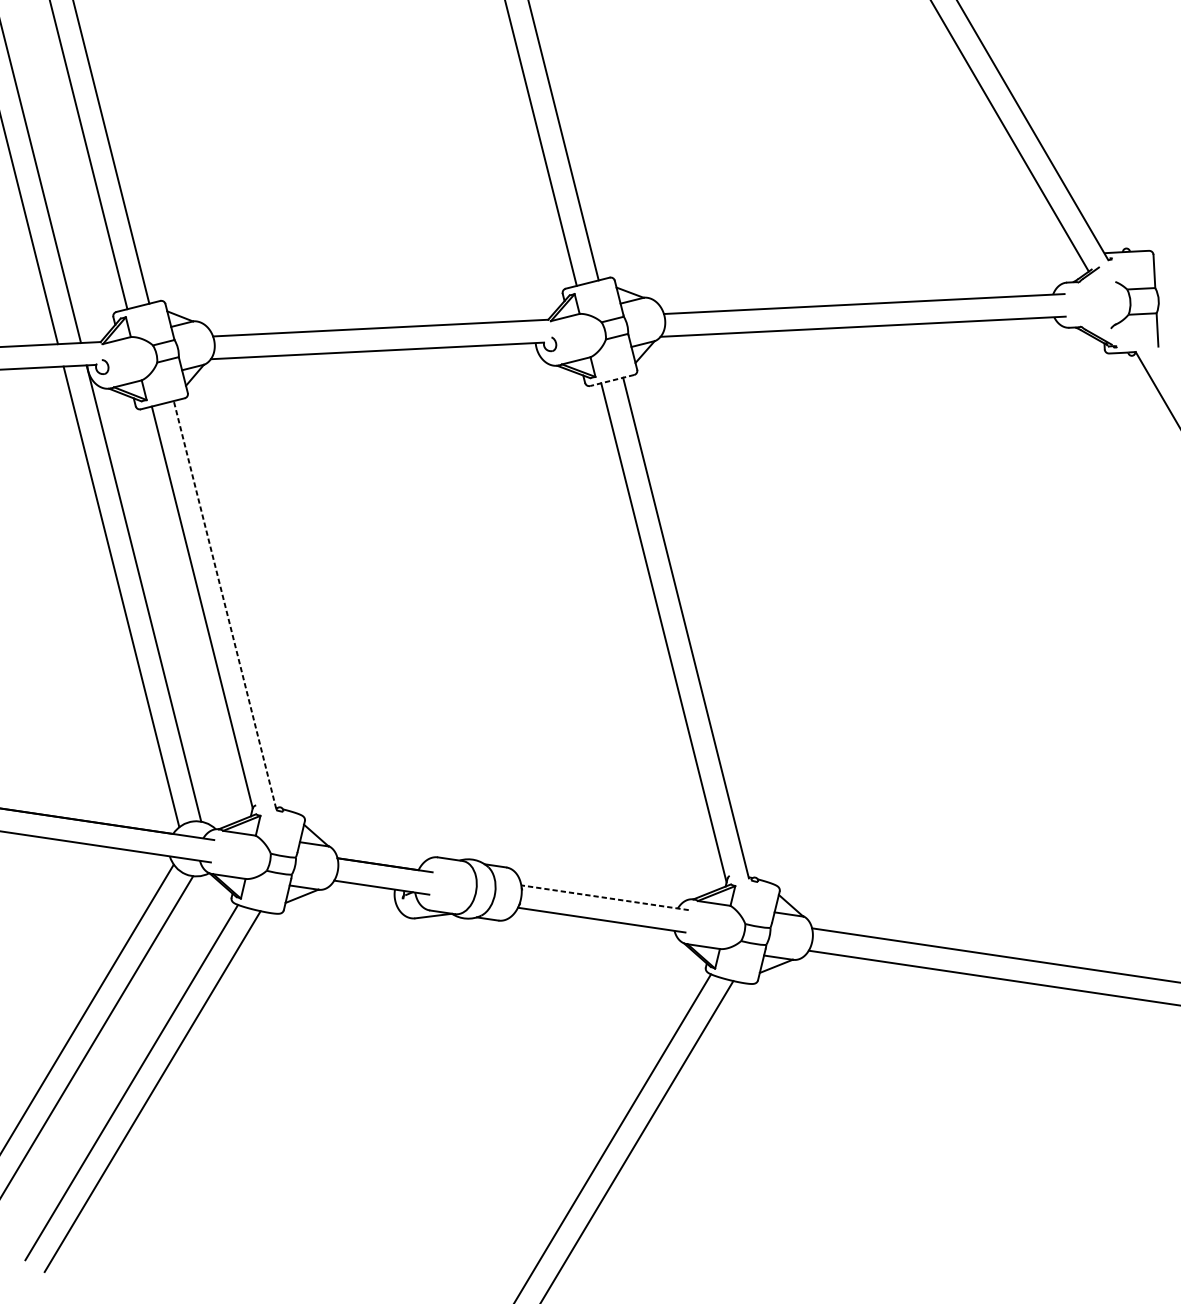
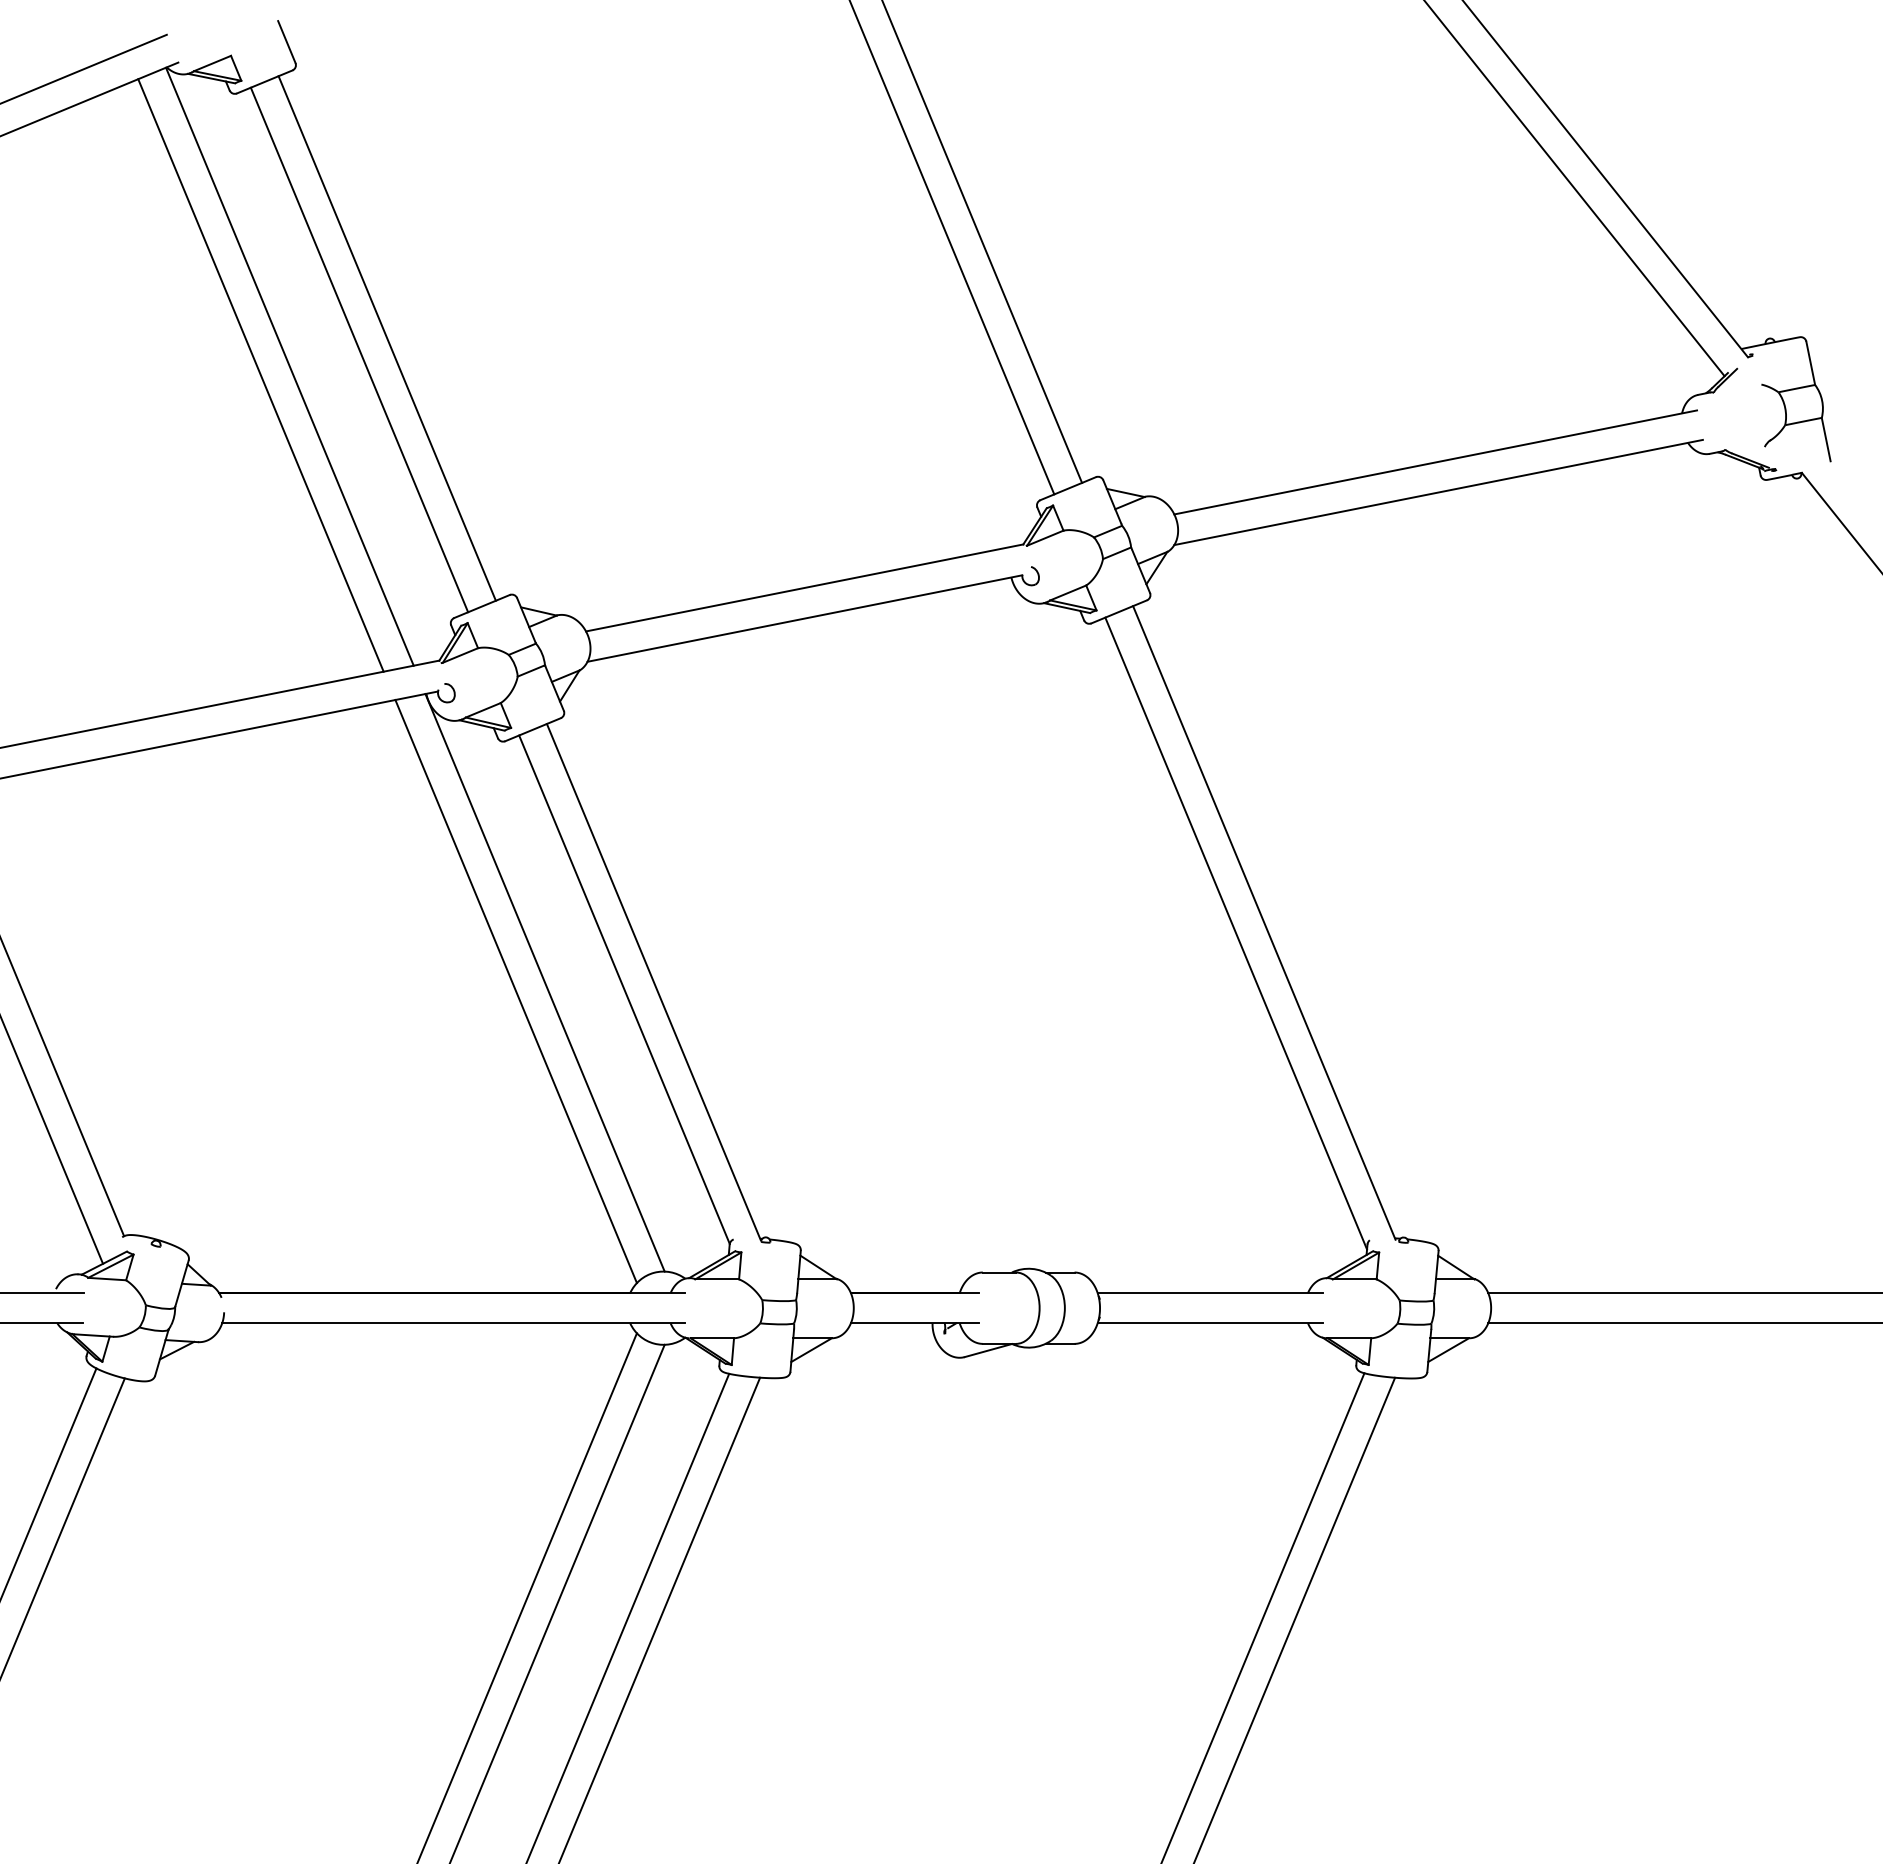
line: (611, 380) -> (1118, 612), dashed -> solid
line: (224, 604) -> (653, 981), dashed -> solid
line: (604, 897) -> (1209, 1293), dashed -> solid

